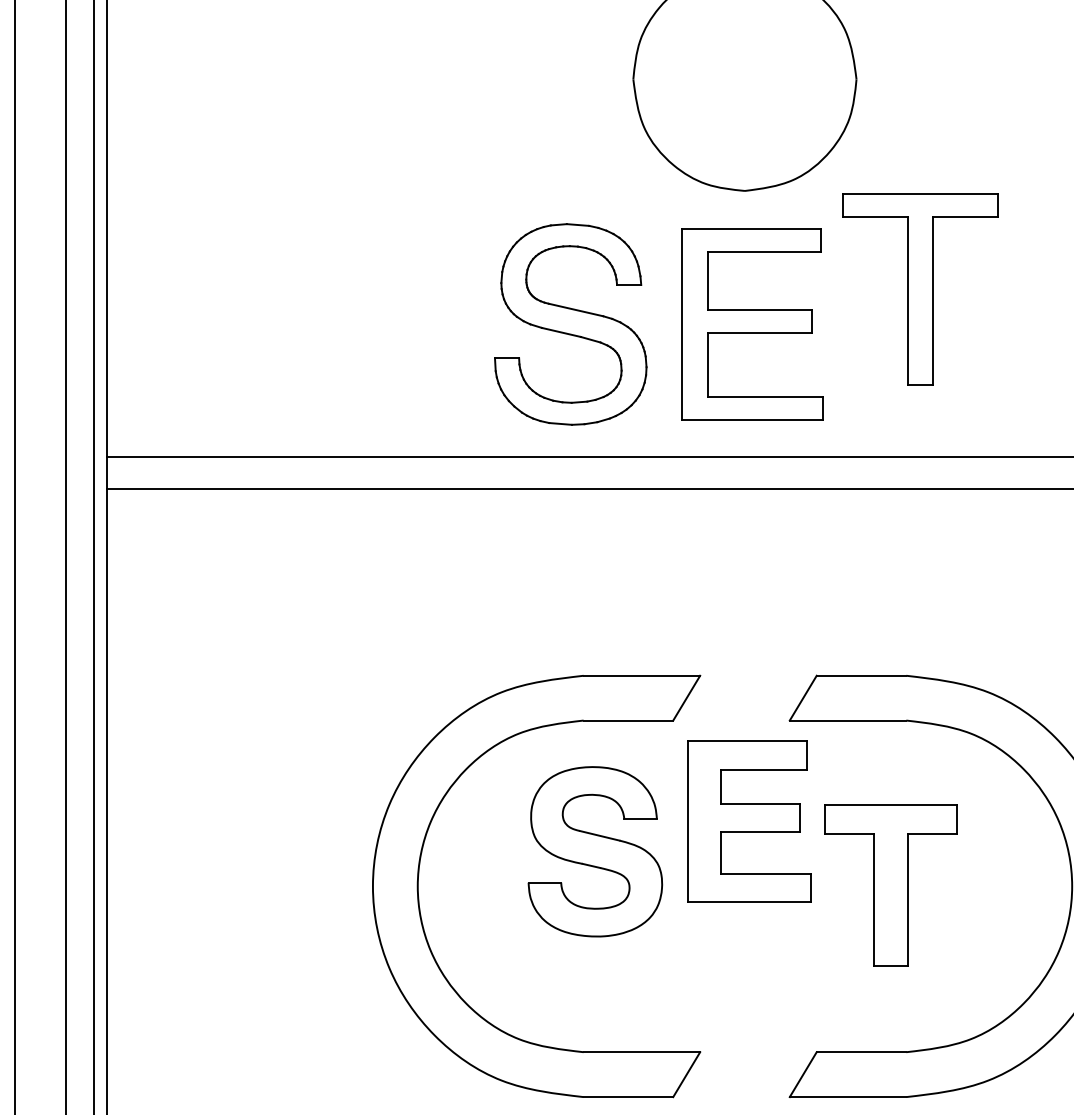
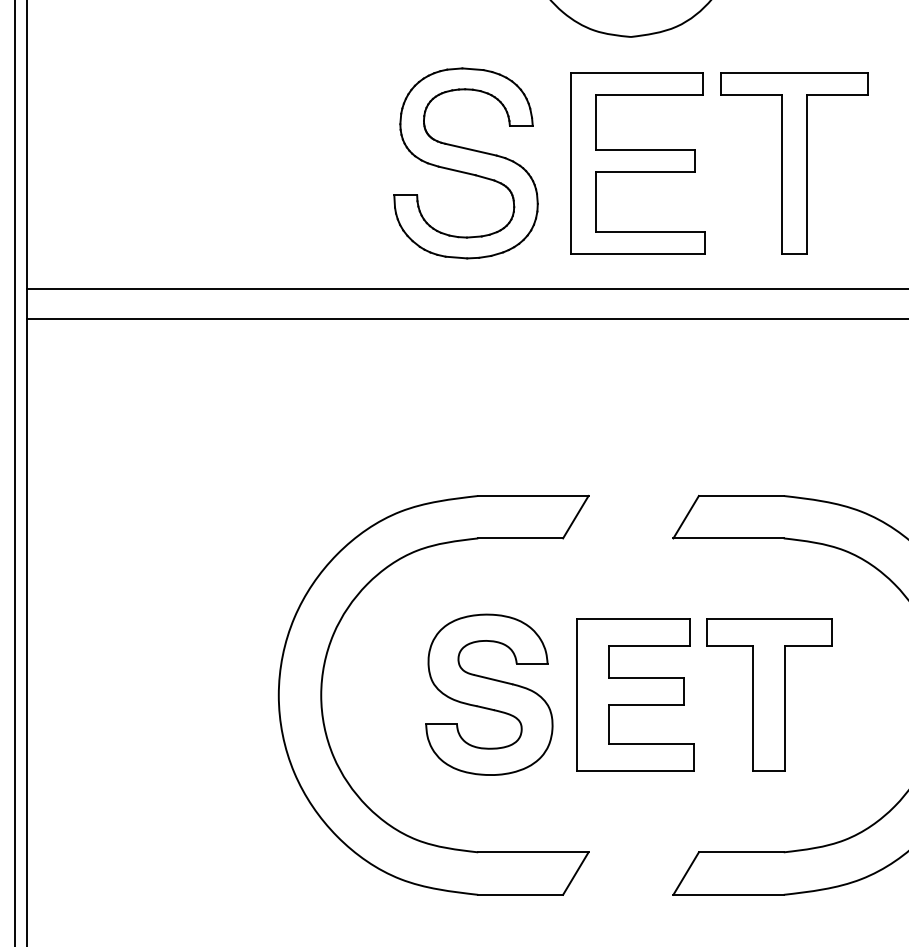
part: (920, 289) -> (794, 163), moved
part: (749, 821) -> (635, 694), moved
part: (595, 851) -> (489, 694), moved

